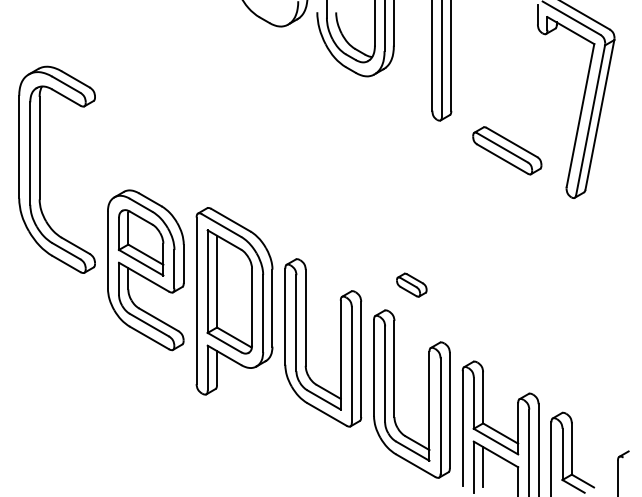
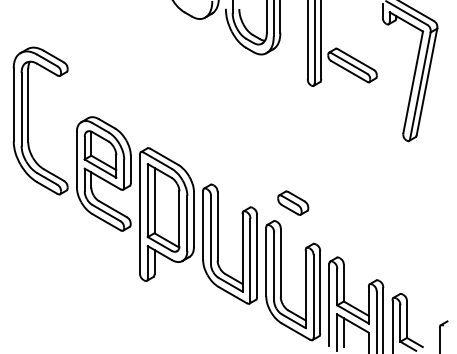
part: (507, 150) -> (352, 65), moved
part: (145, 270) -> (103, 174), moved
part: (411, 284) -> (292, 202), size x1.43

